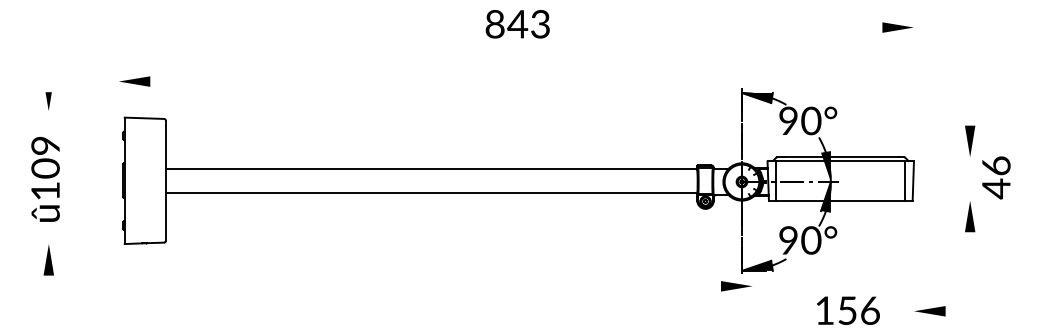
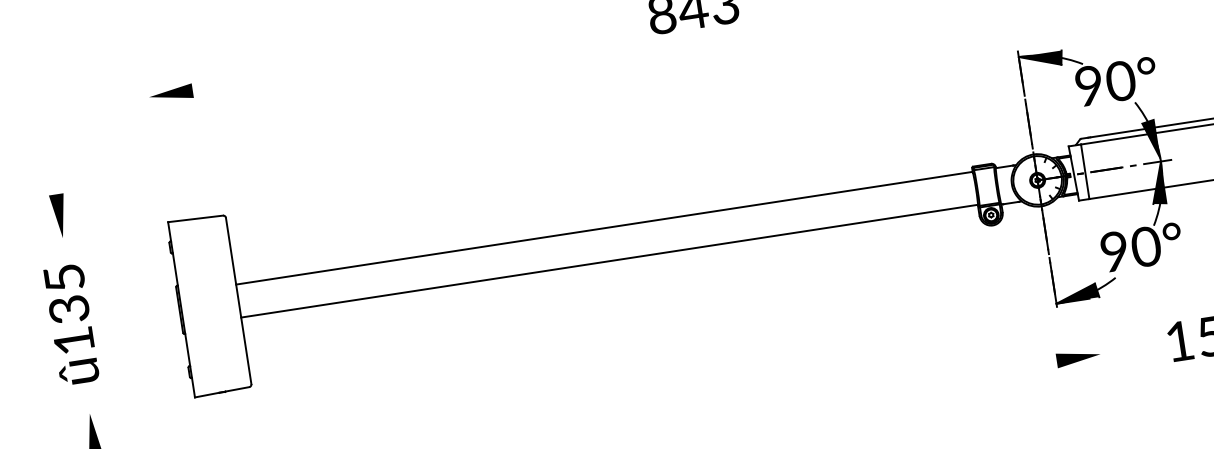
part: (134, 81) -> (170, 93), moved
part: (48, 101) -> (59, 215), size x1.67
text: (45, 157) -> (66, 294), û109 -> û135
part: (736, 286) -> (1078, 357), moved

